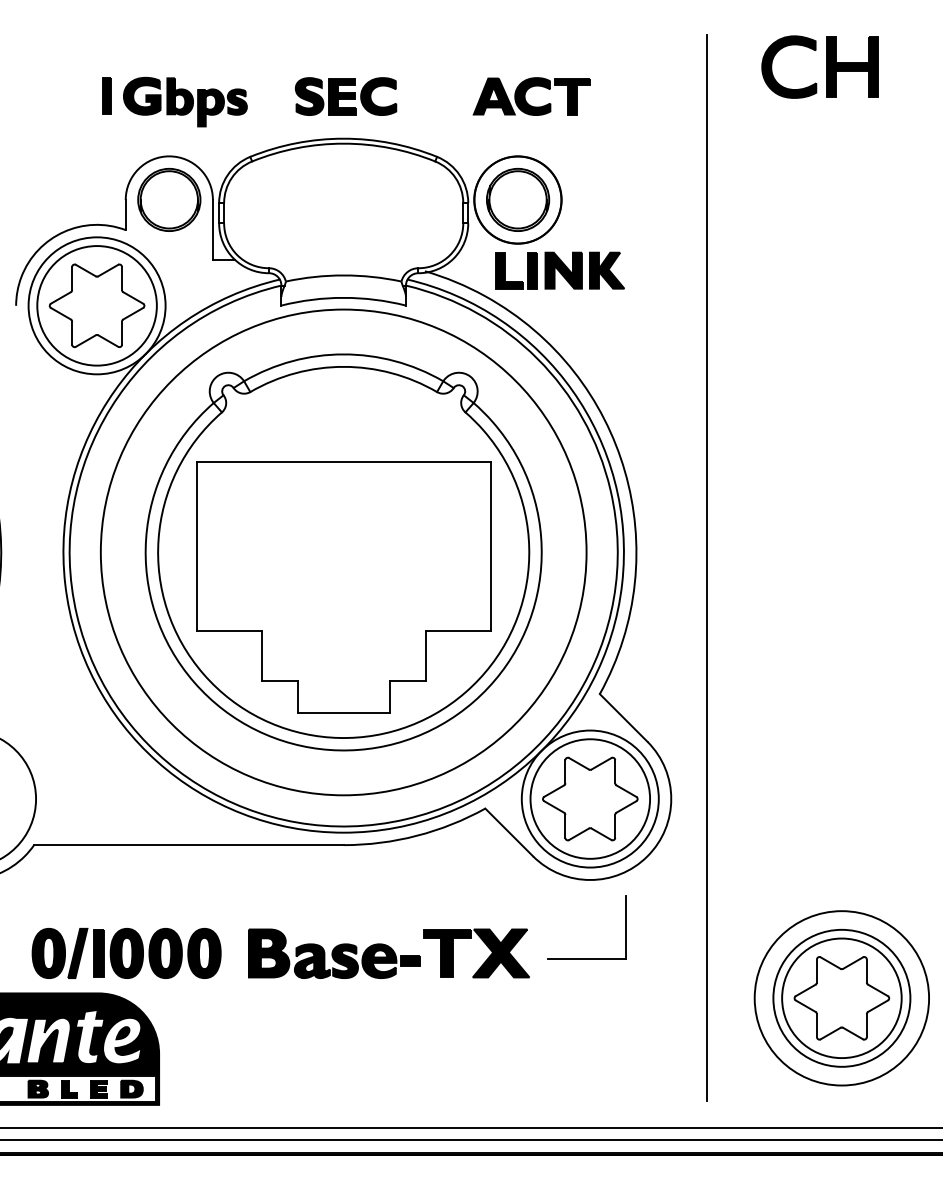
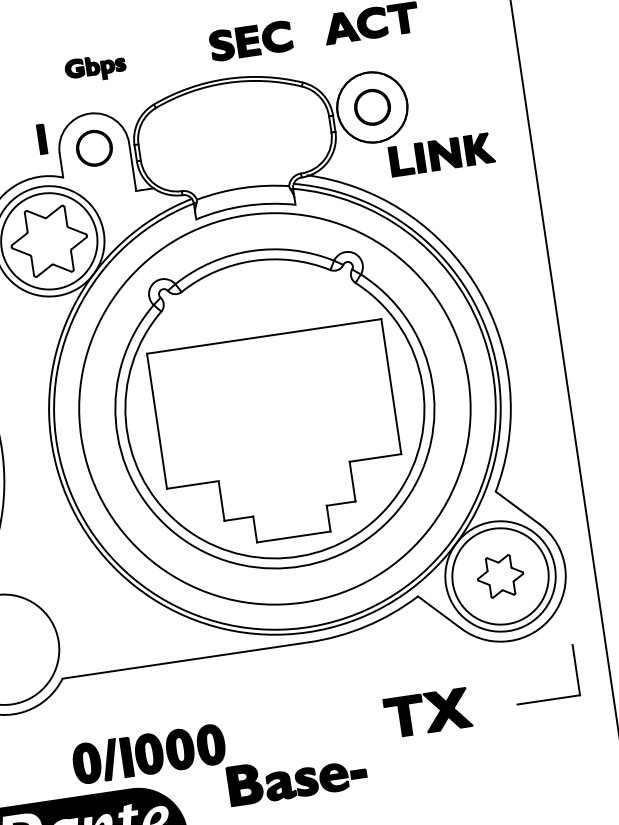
part: (106, 95) -> (41, 138), moved
part: (346, 96) -> (251, 41), moved
part: (185, 101) -> (95, 68), size x0.6
part: (169, 199) -> (94, 148), size x0.7
part: (518, 199) -> (372, 106), size x0.7
part: (559, 270) -> (441, 154), moved
part: (590, 798) -> (500, 576), size x0.6
part: (334, 953) -> (297, 777), moved
part: (586, 958) -> (548, 699), moved

